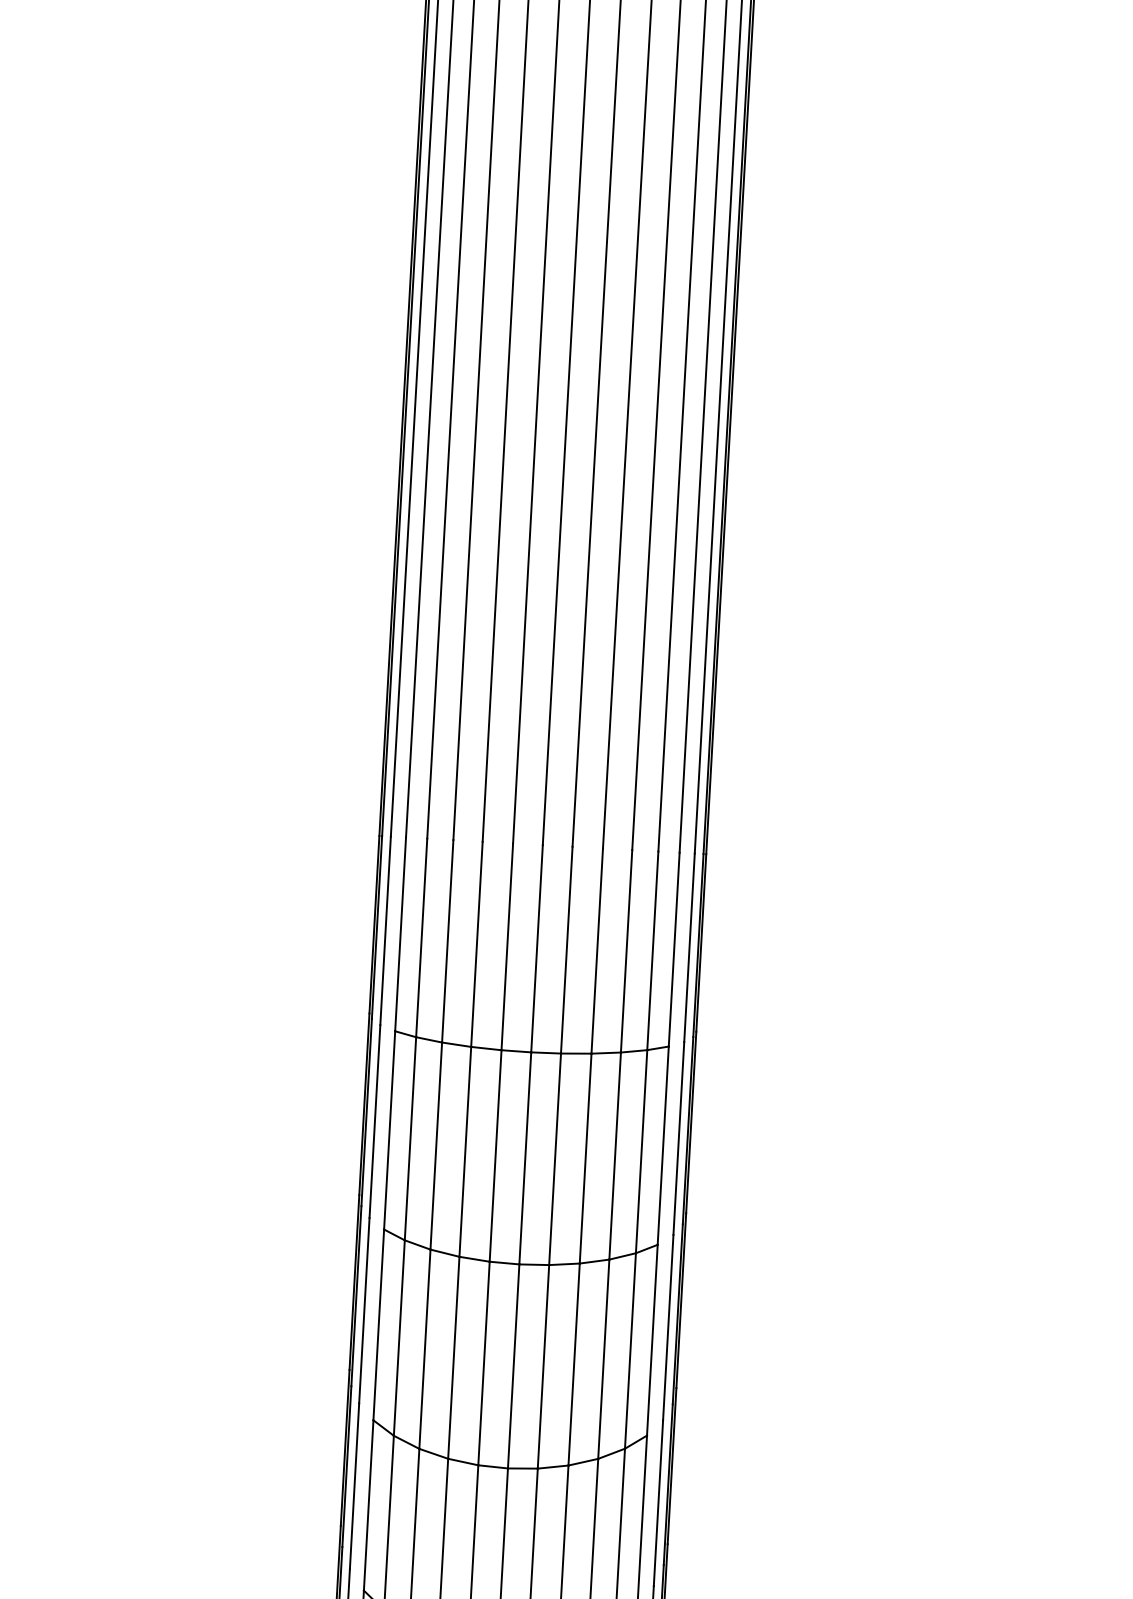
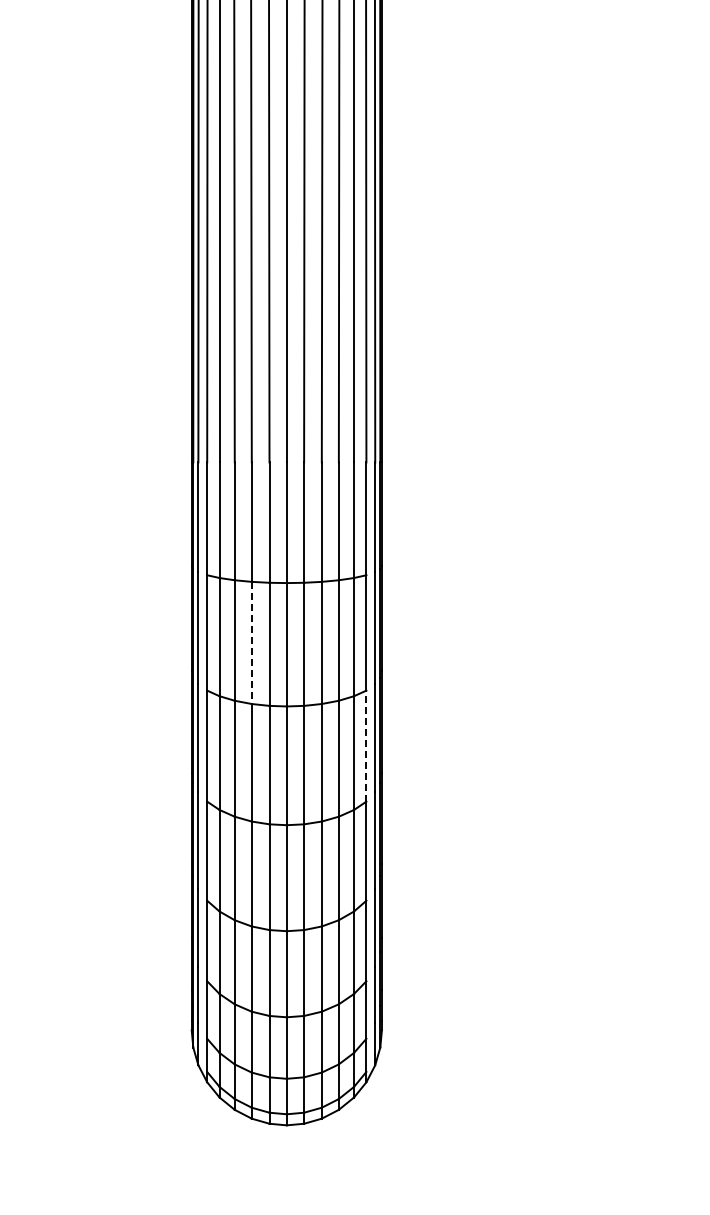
line: (464, 1152) -> (251, 643), solid -> dashed
line: (652, 1340) -> (366, 746), solid -> dashed

